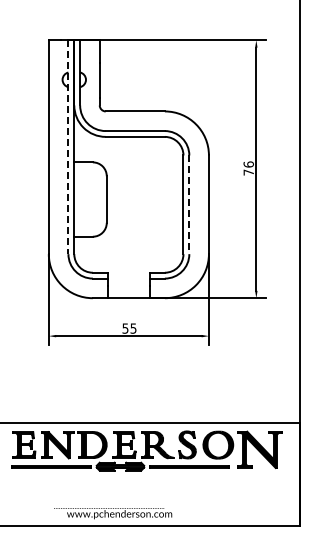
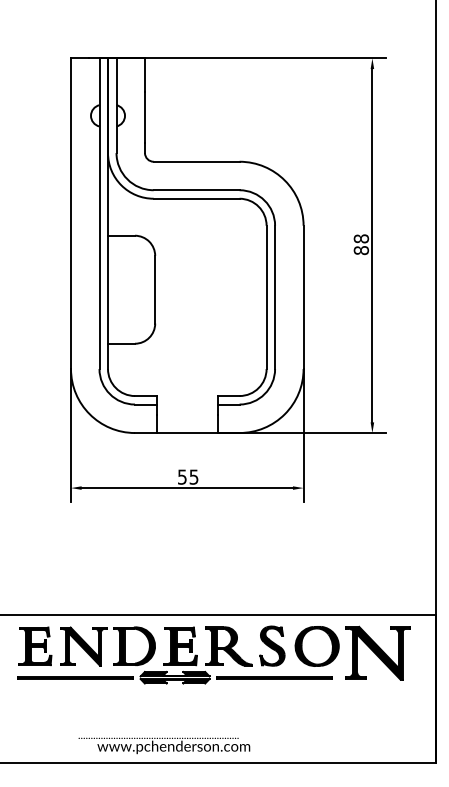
line: (68, 147) -> (99, 214), dashed -> solid
text: (248, 168) -> (361, 244), 76 -> 88
line: (189, 205) -> (275, 298), dashed -> solid

